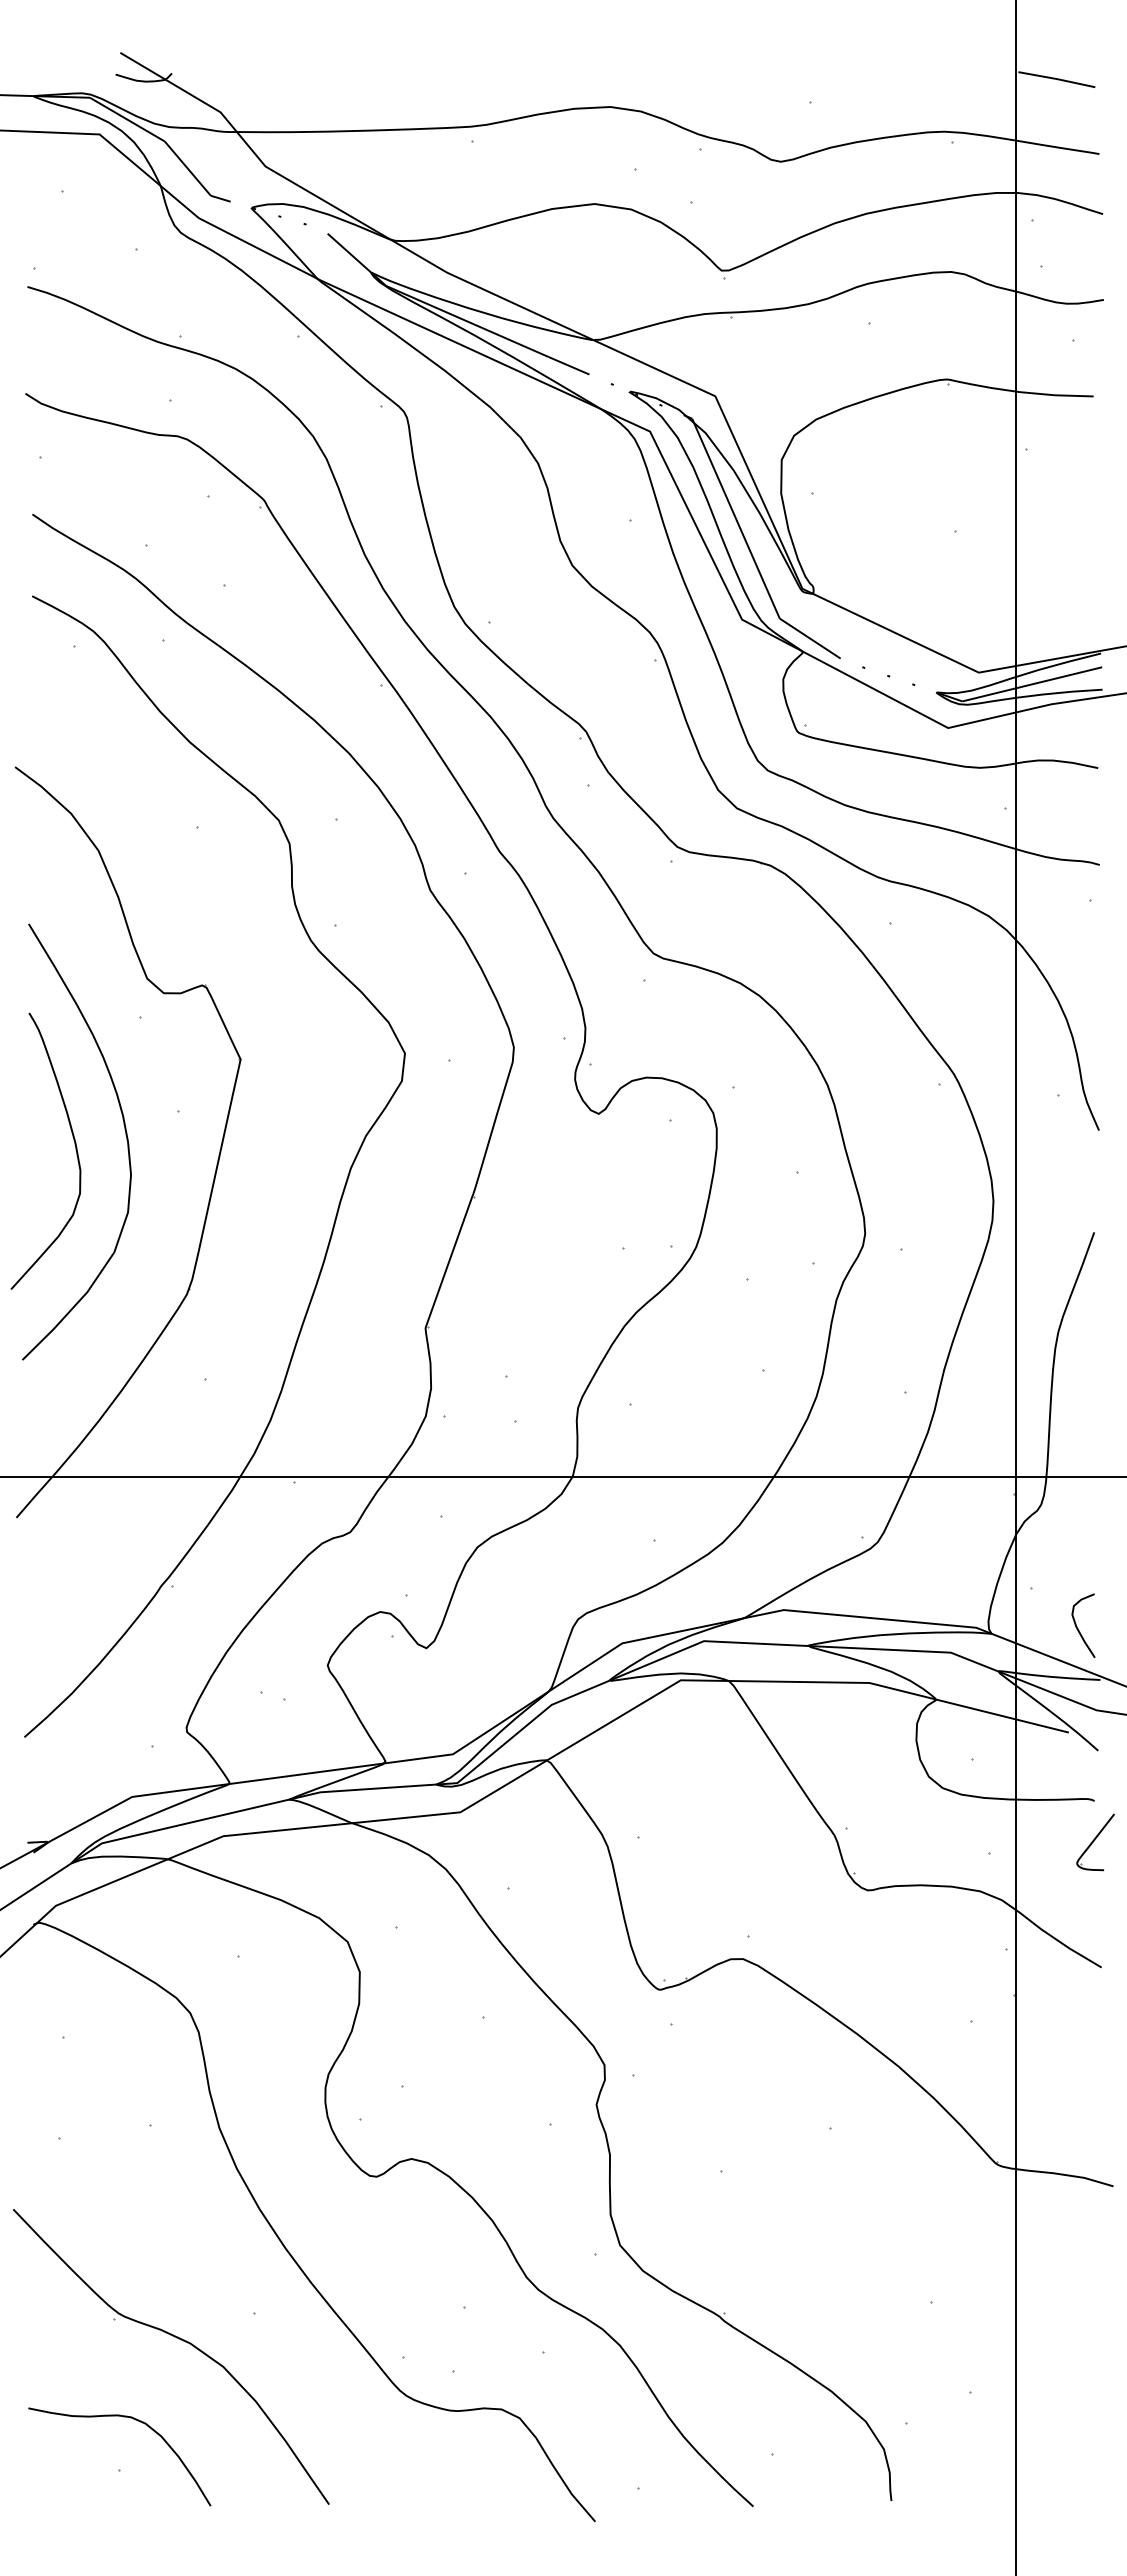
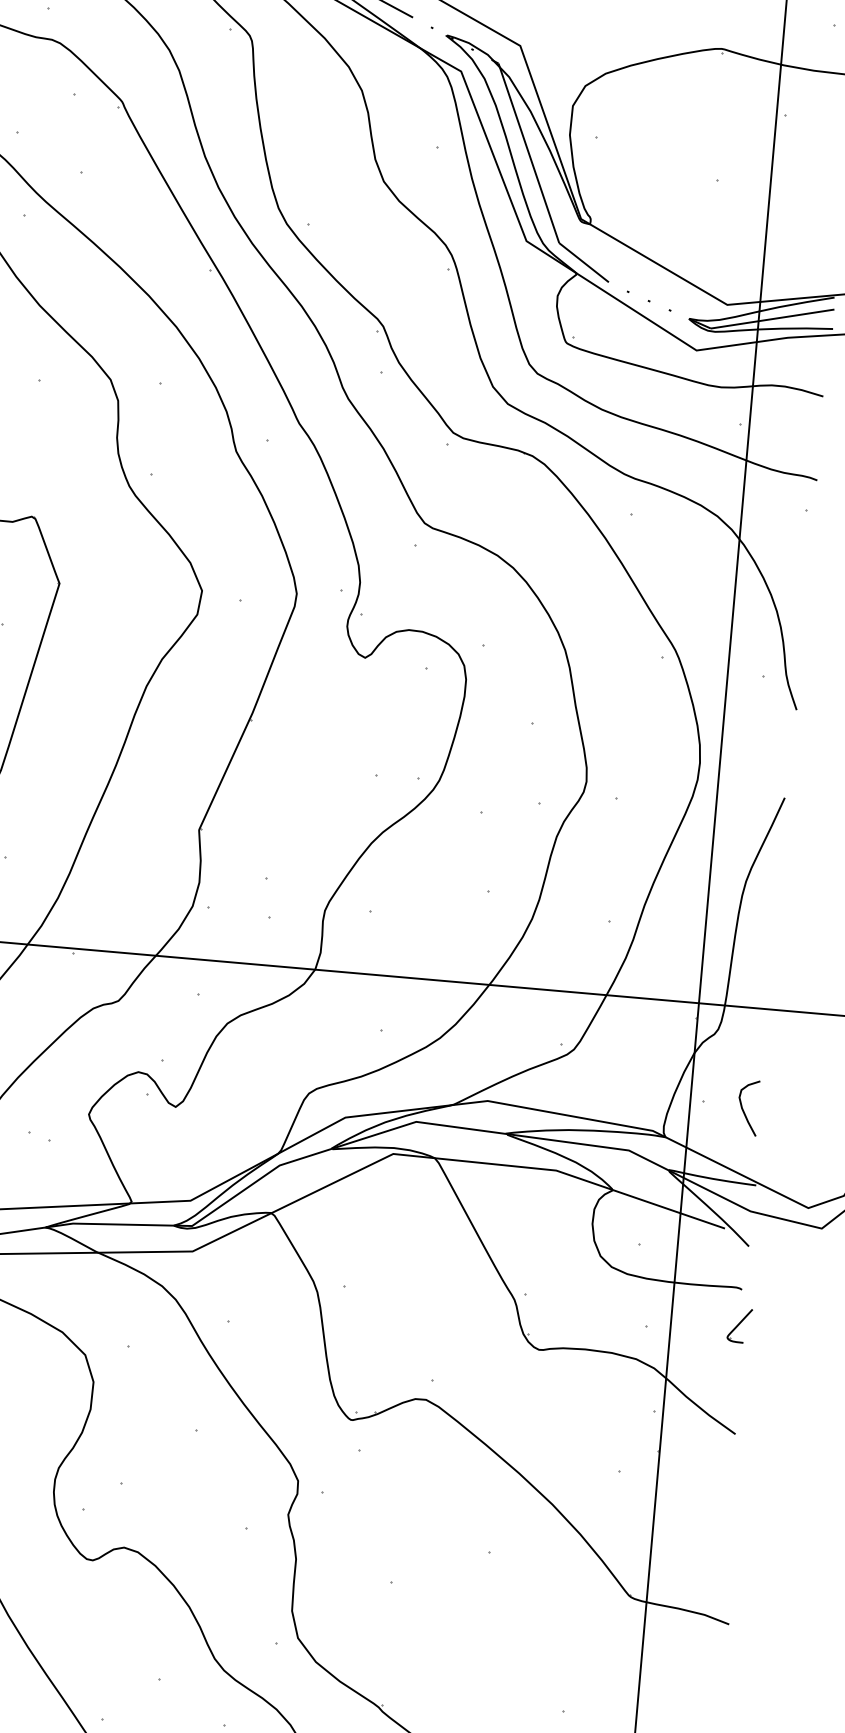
curve: (1078, 1628) -> (743, 1109), moved
part: (1095, 1842) -> (739, 1325), size x0.7

